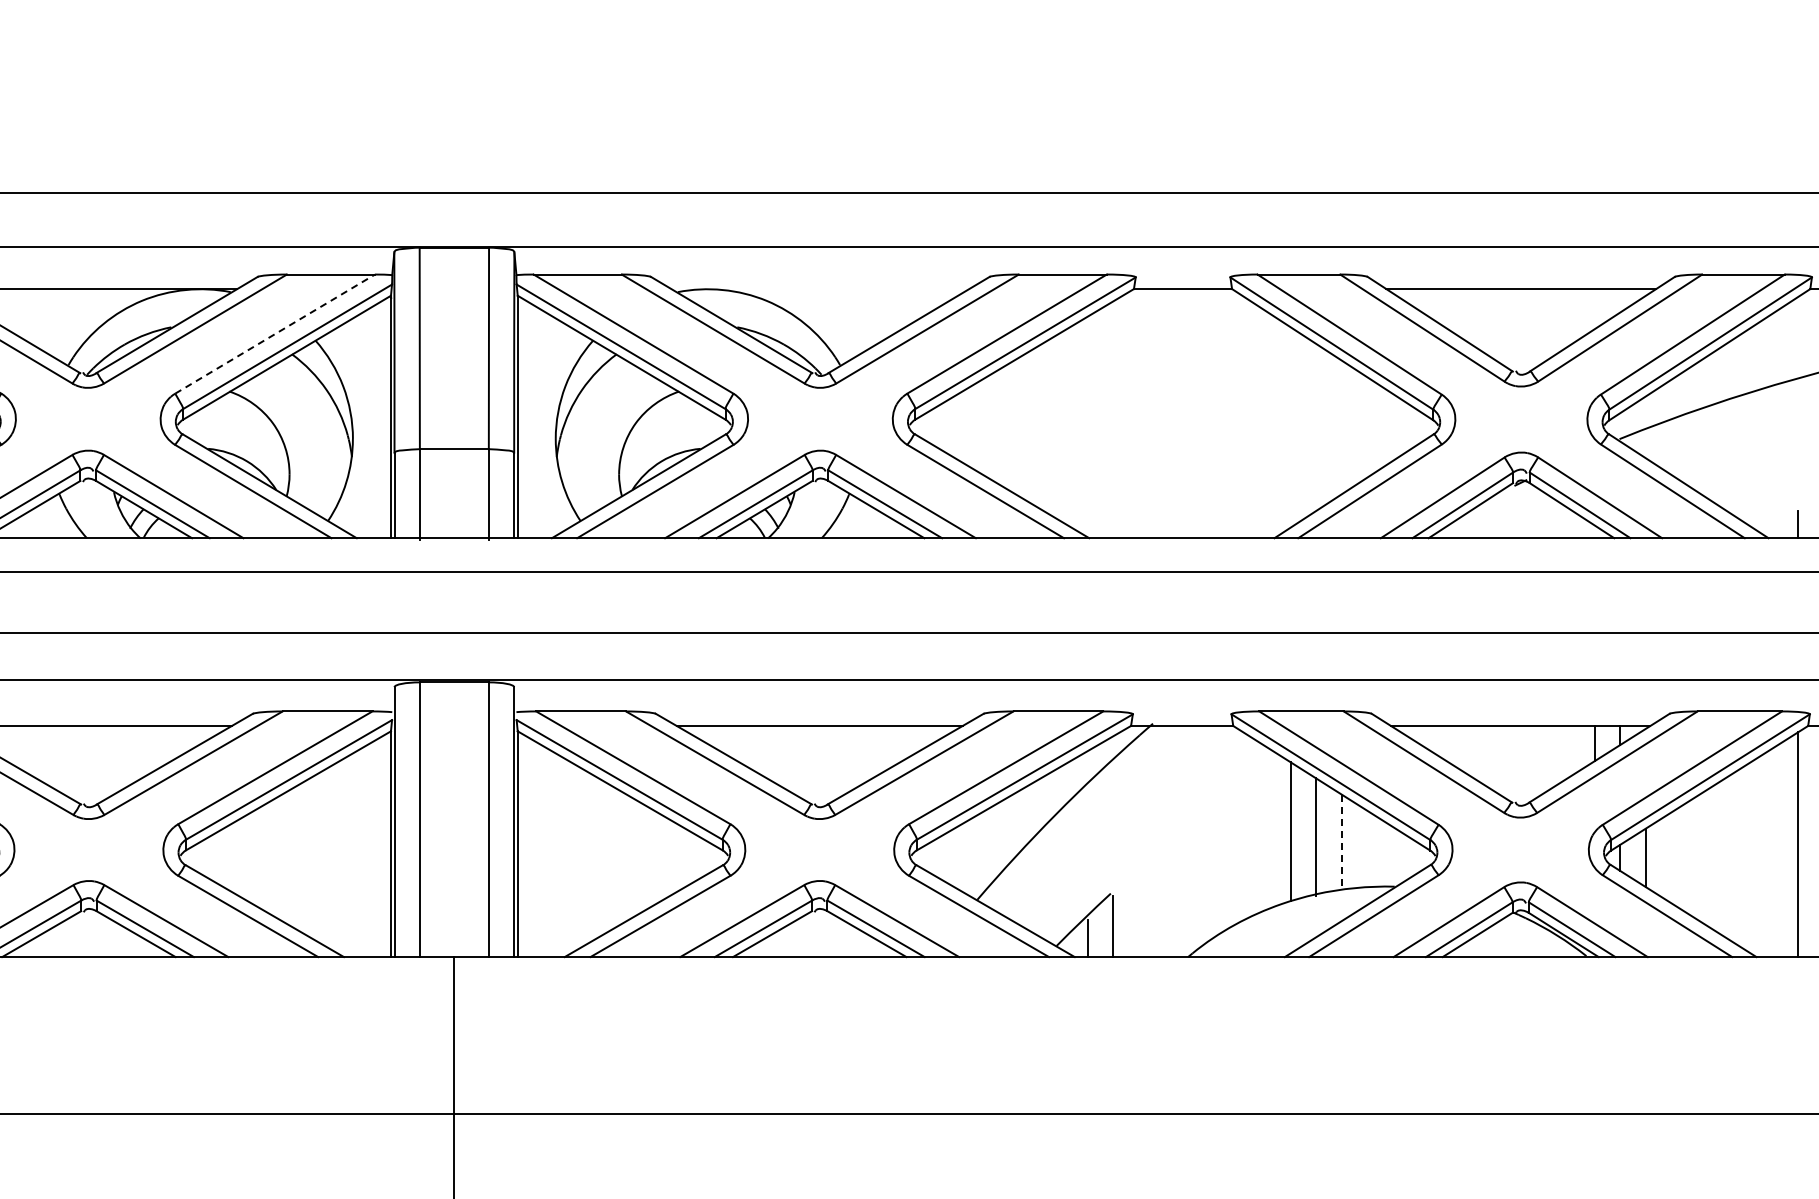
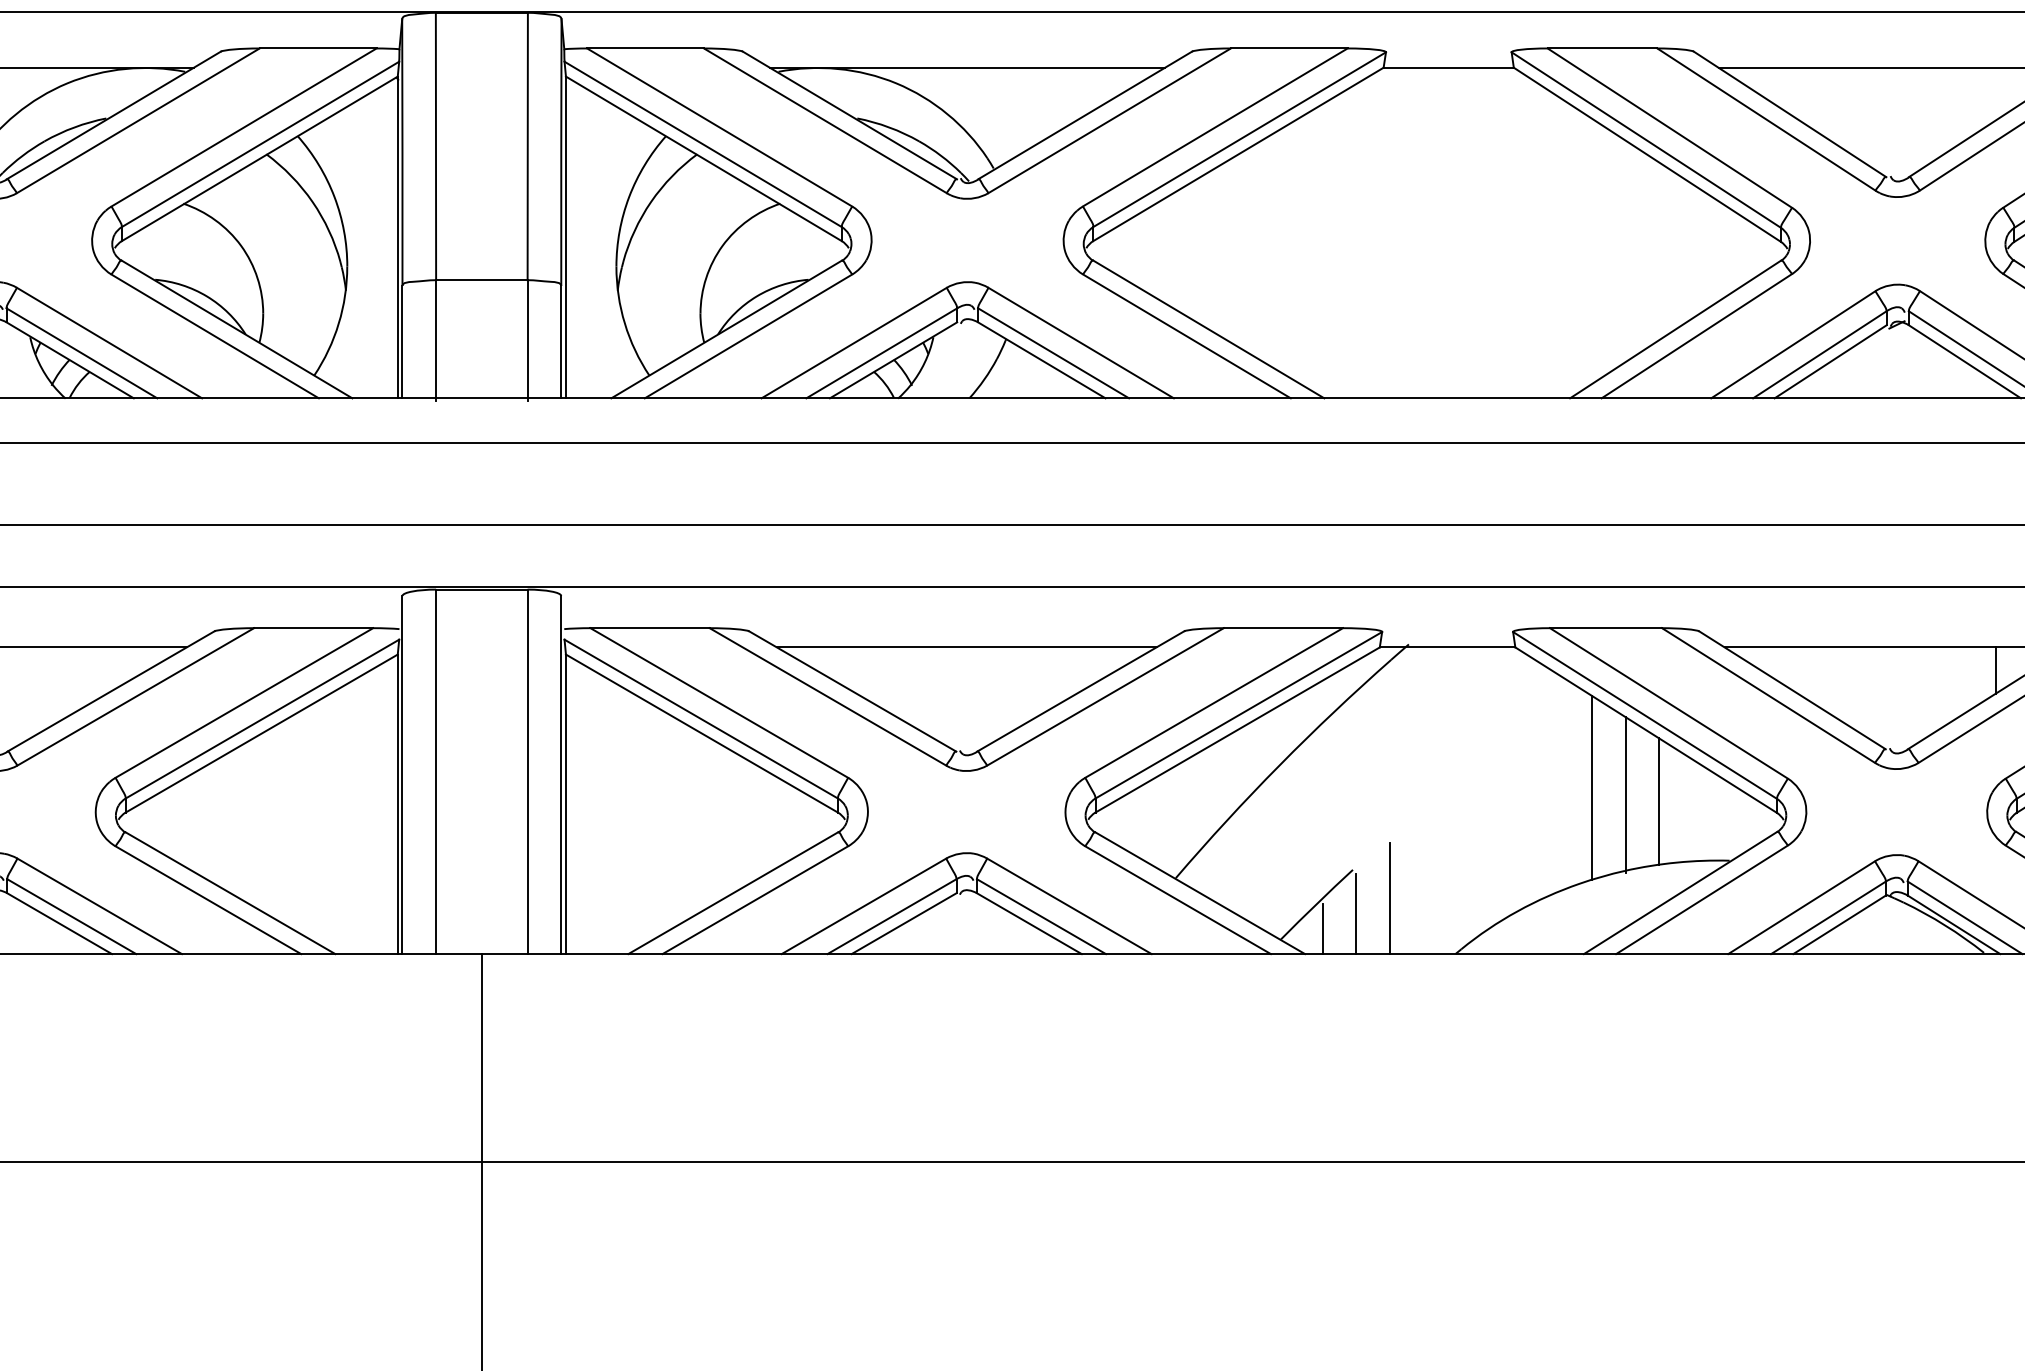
line: (820, 289) -> (967, 68), added
line: (275, 333) -> (244, 126), dashed -> solid
line: (1341, 842) -> (1659, 802), dashed -> solid
line: (1138, 915) -> (1389, 898), added

